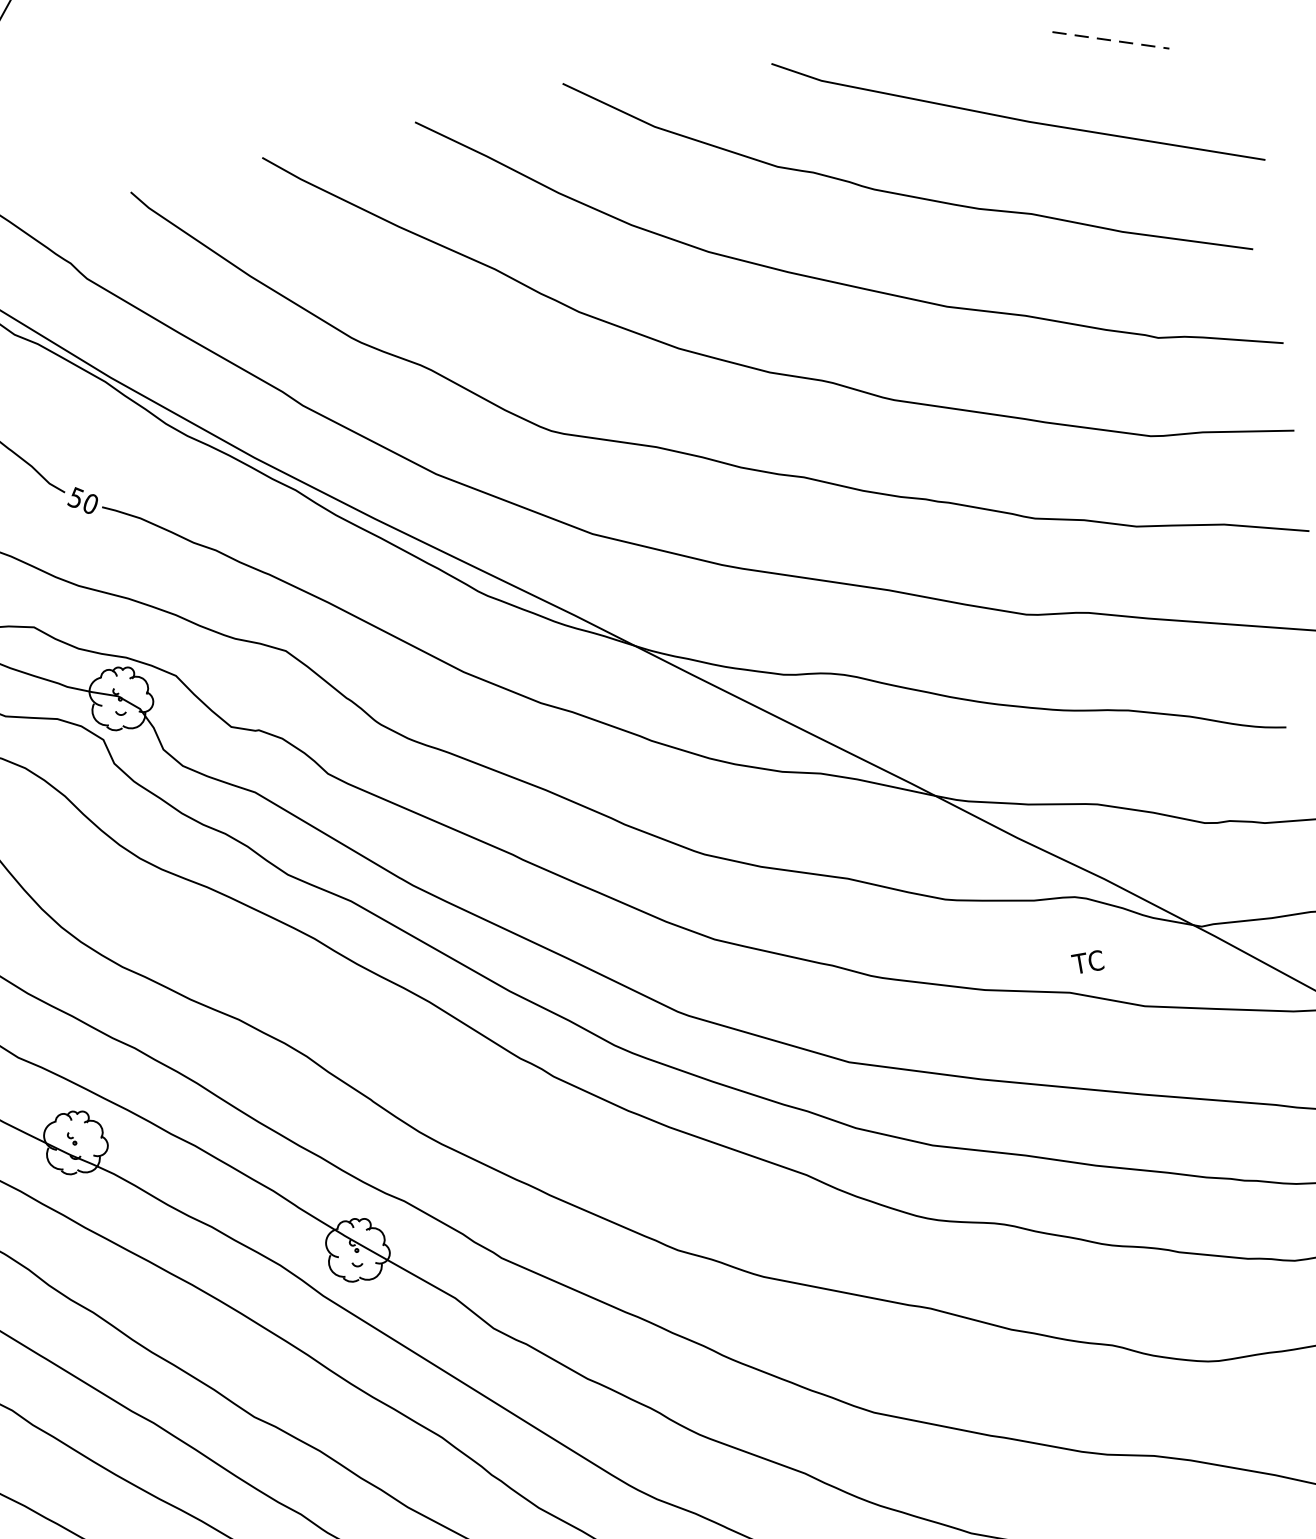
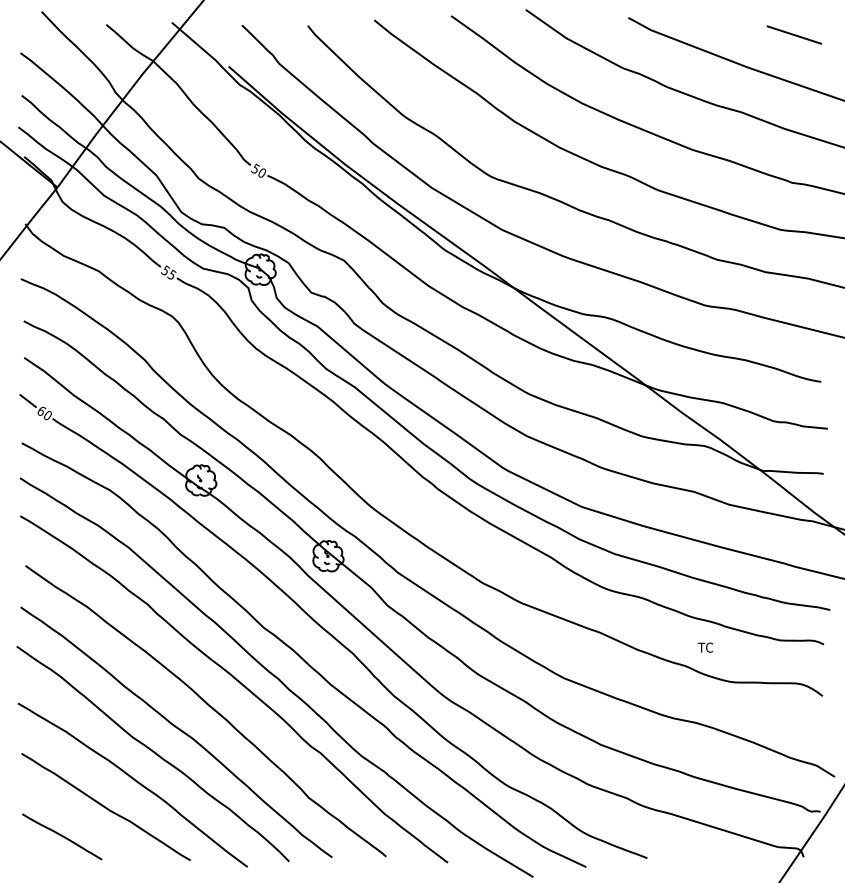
line: (1111, 41) -> (794, 35), dashed -> solid
text: (1085, 962) -> (704, 647), moved

